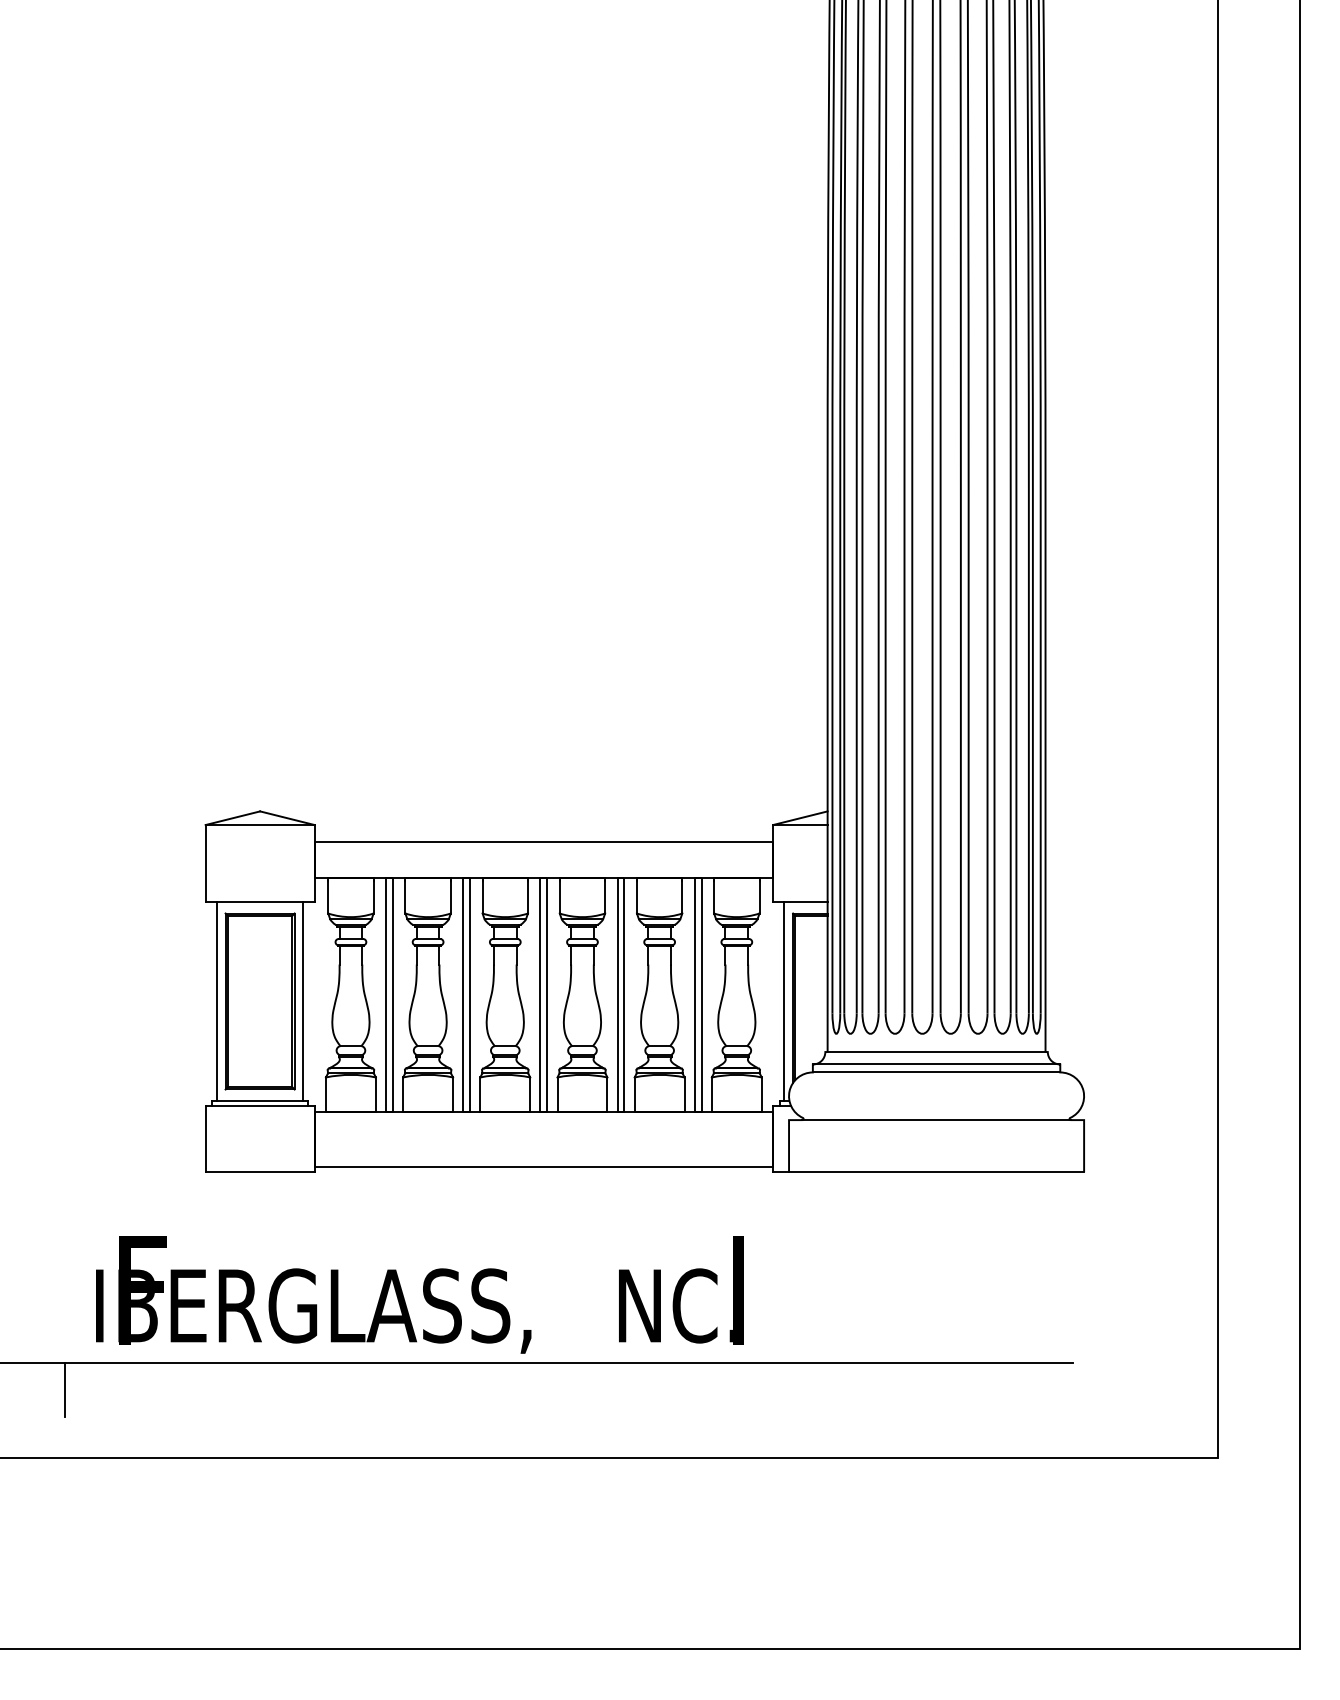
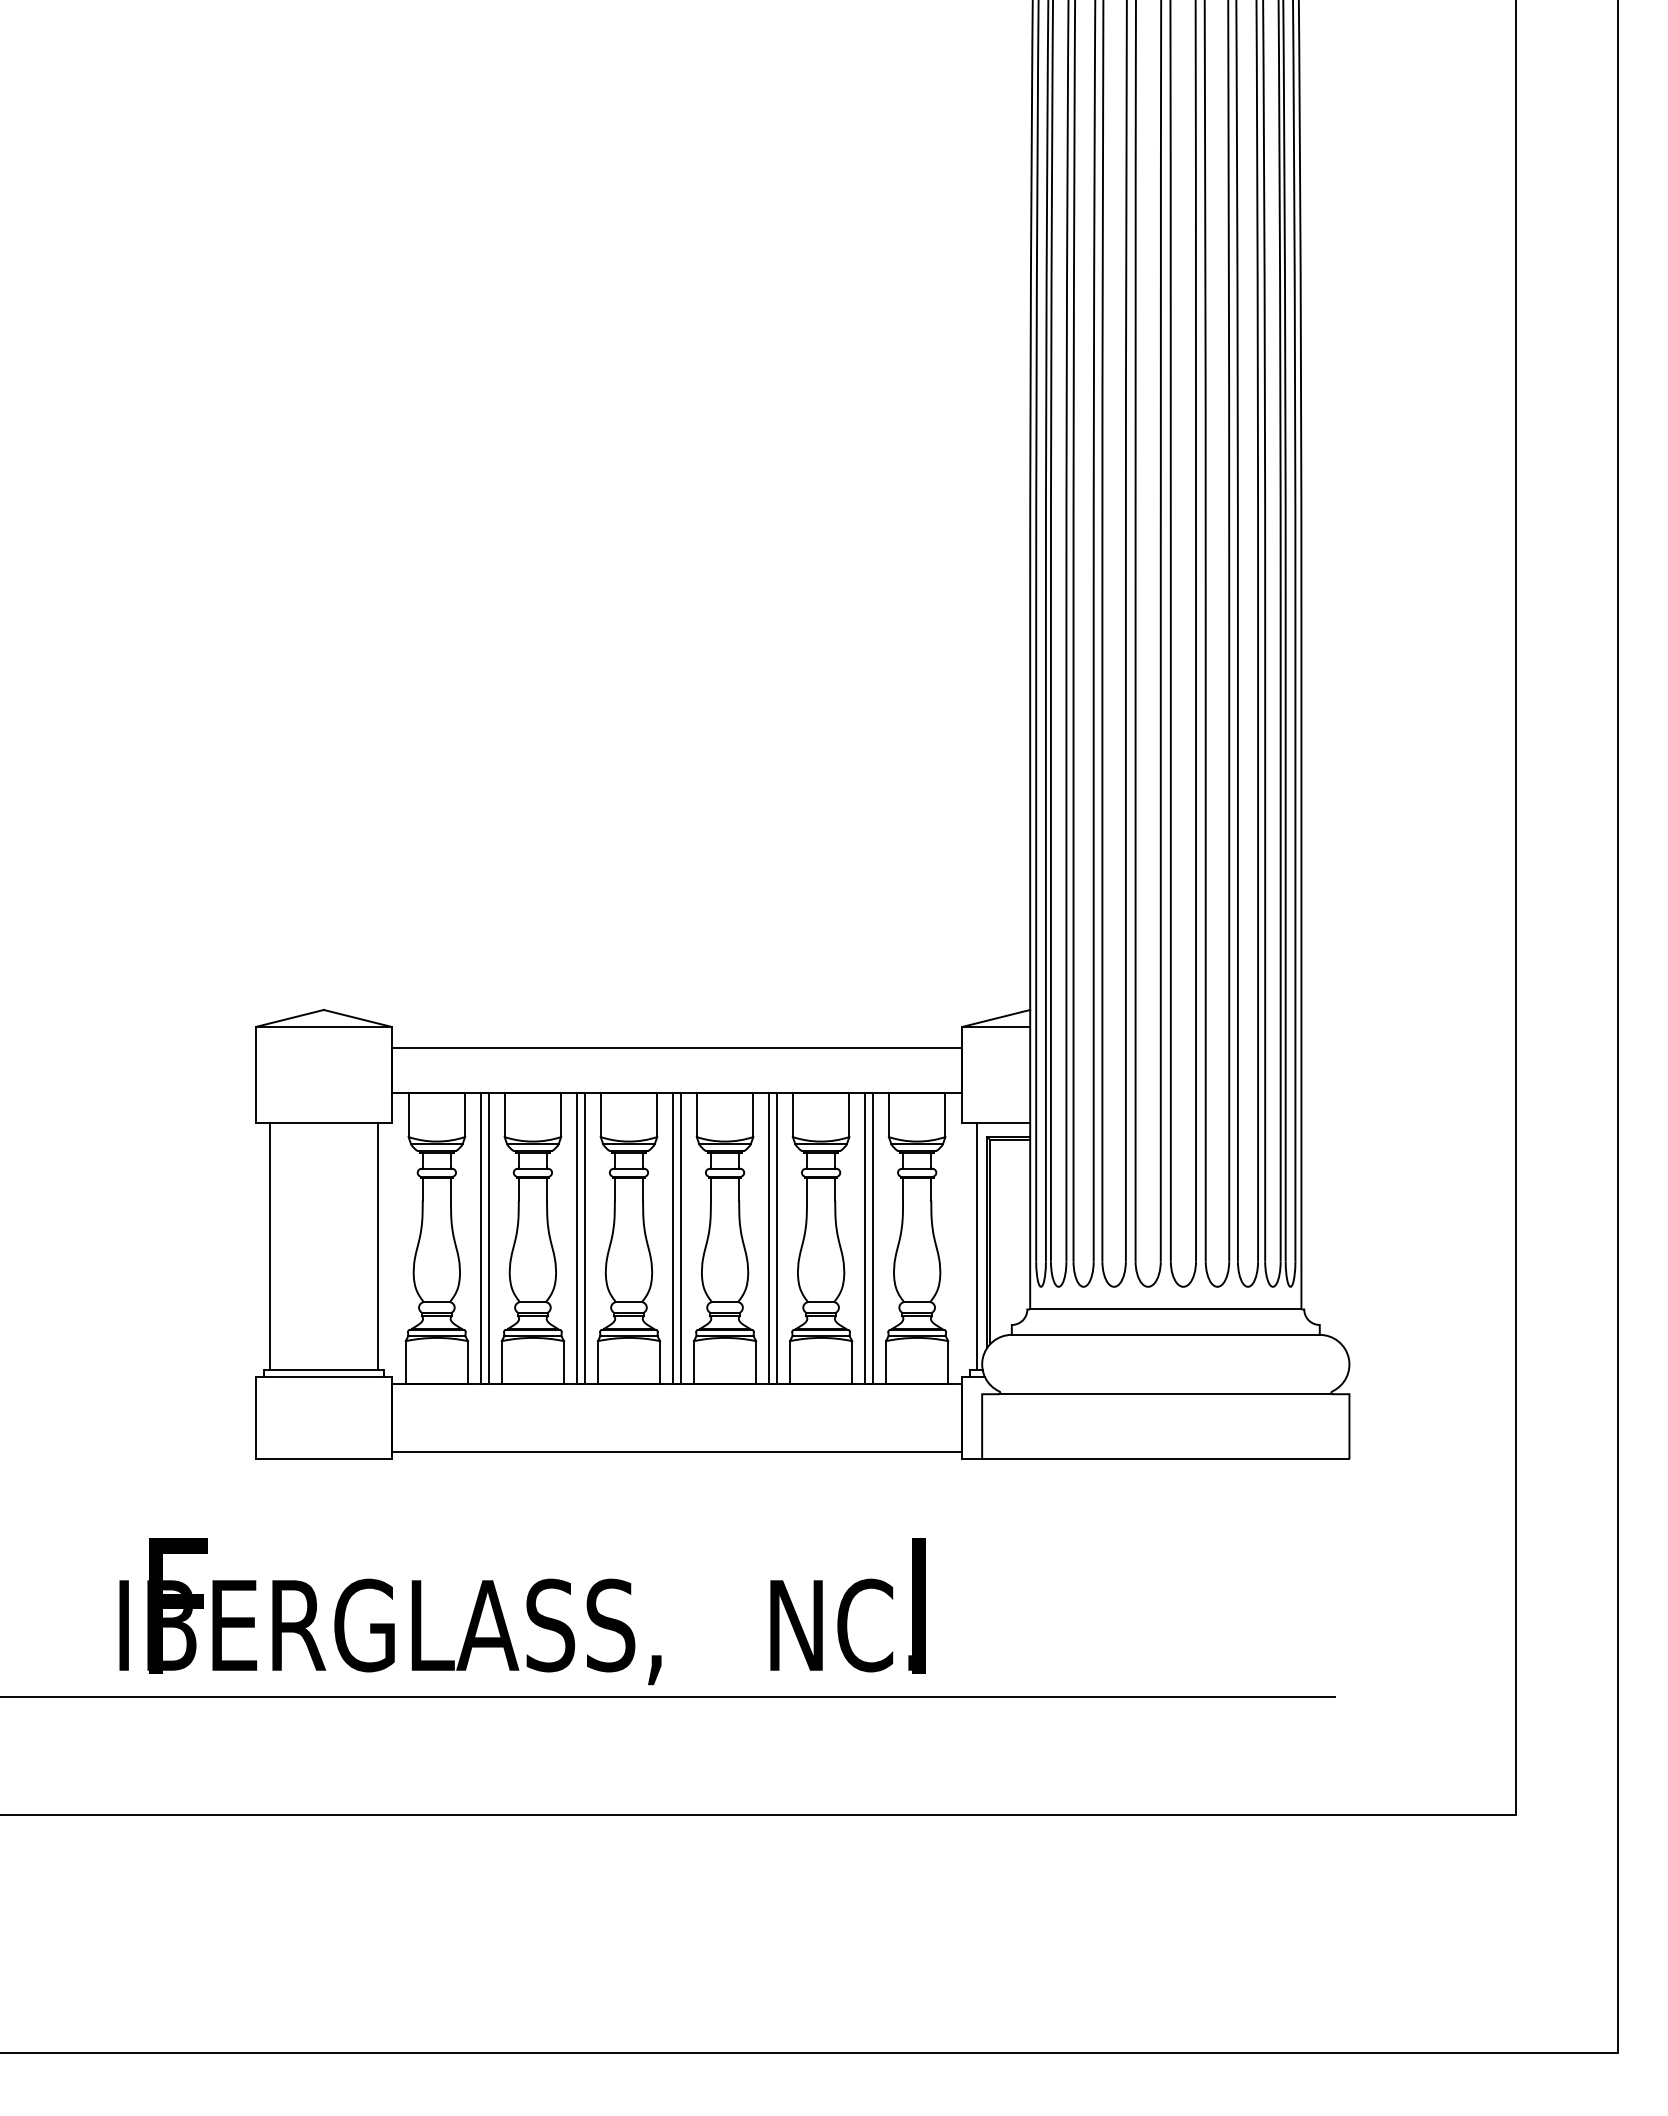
part: (259, 1001) -> (323, 1246), removed
line: (936, 1064) -> (1165, 1324), removed
line: (64, 1390) -> (80, 1730), removed

